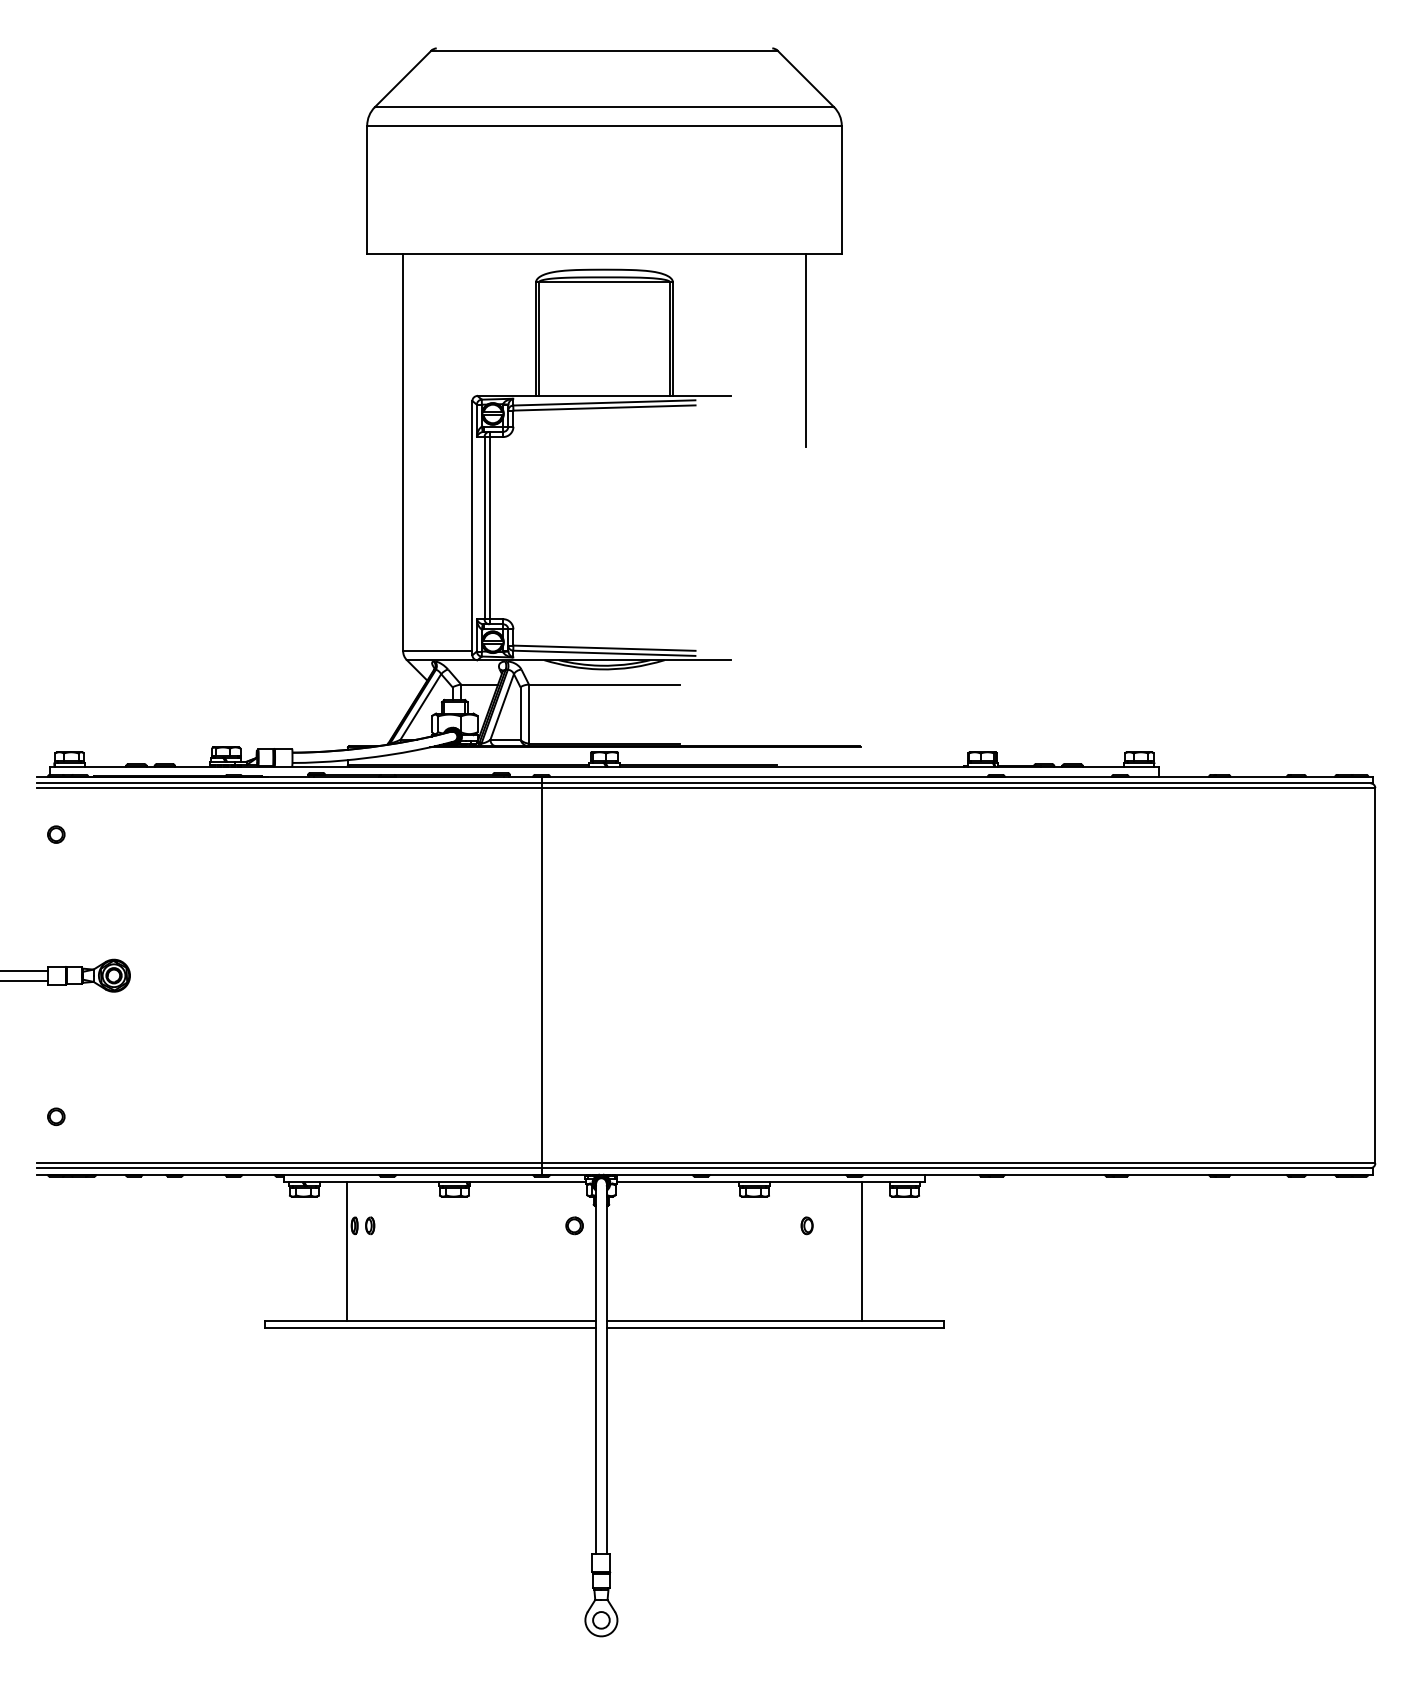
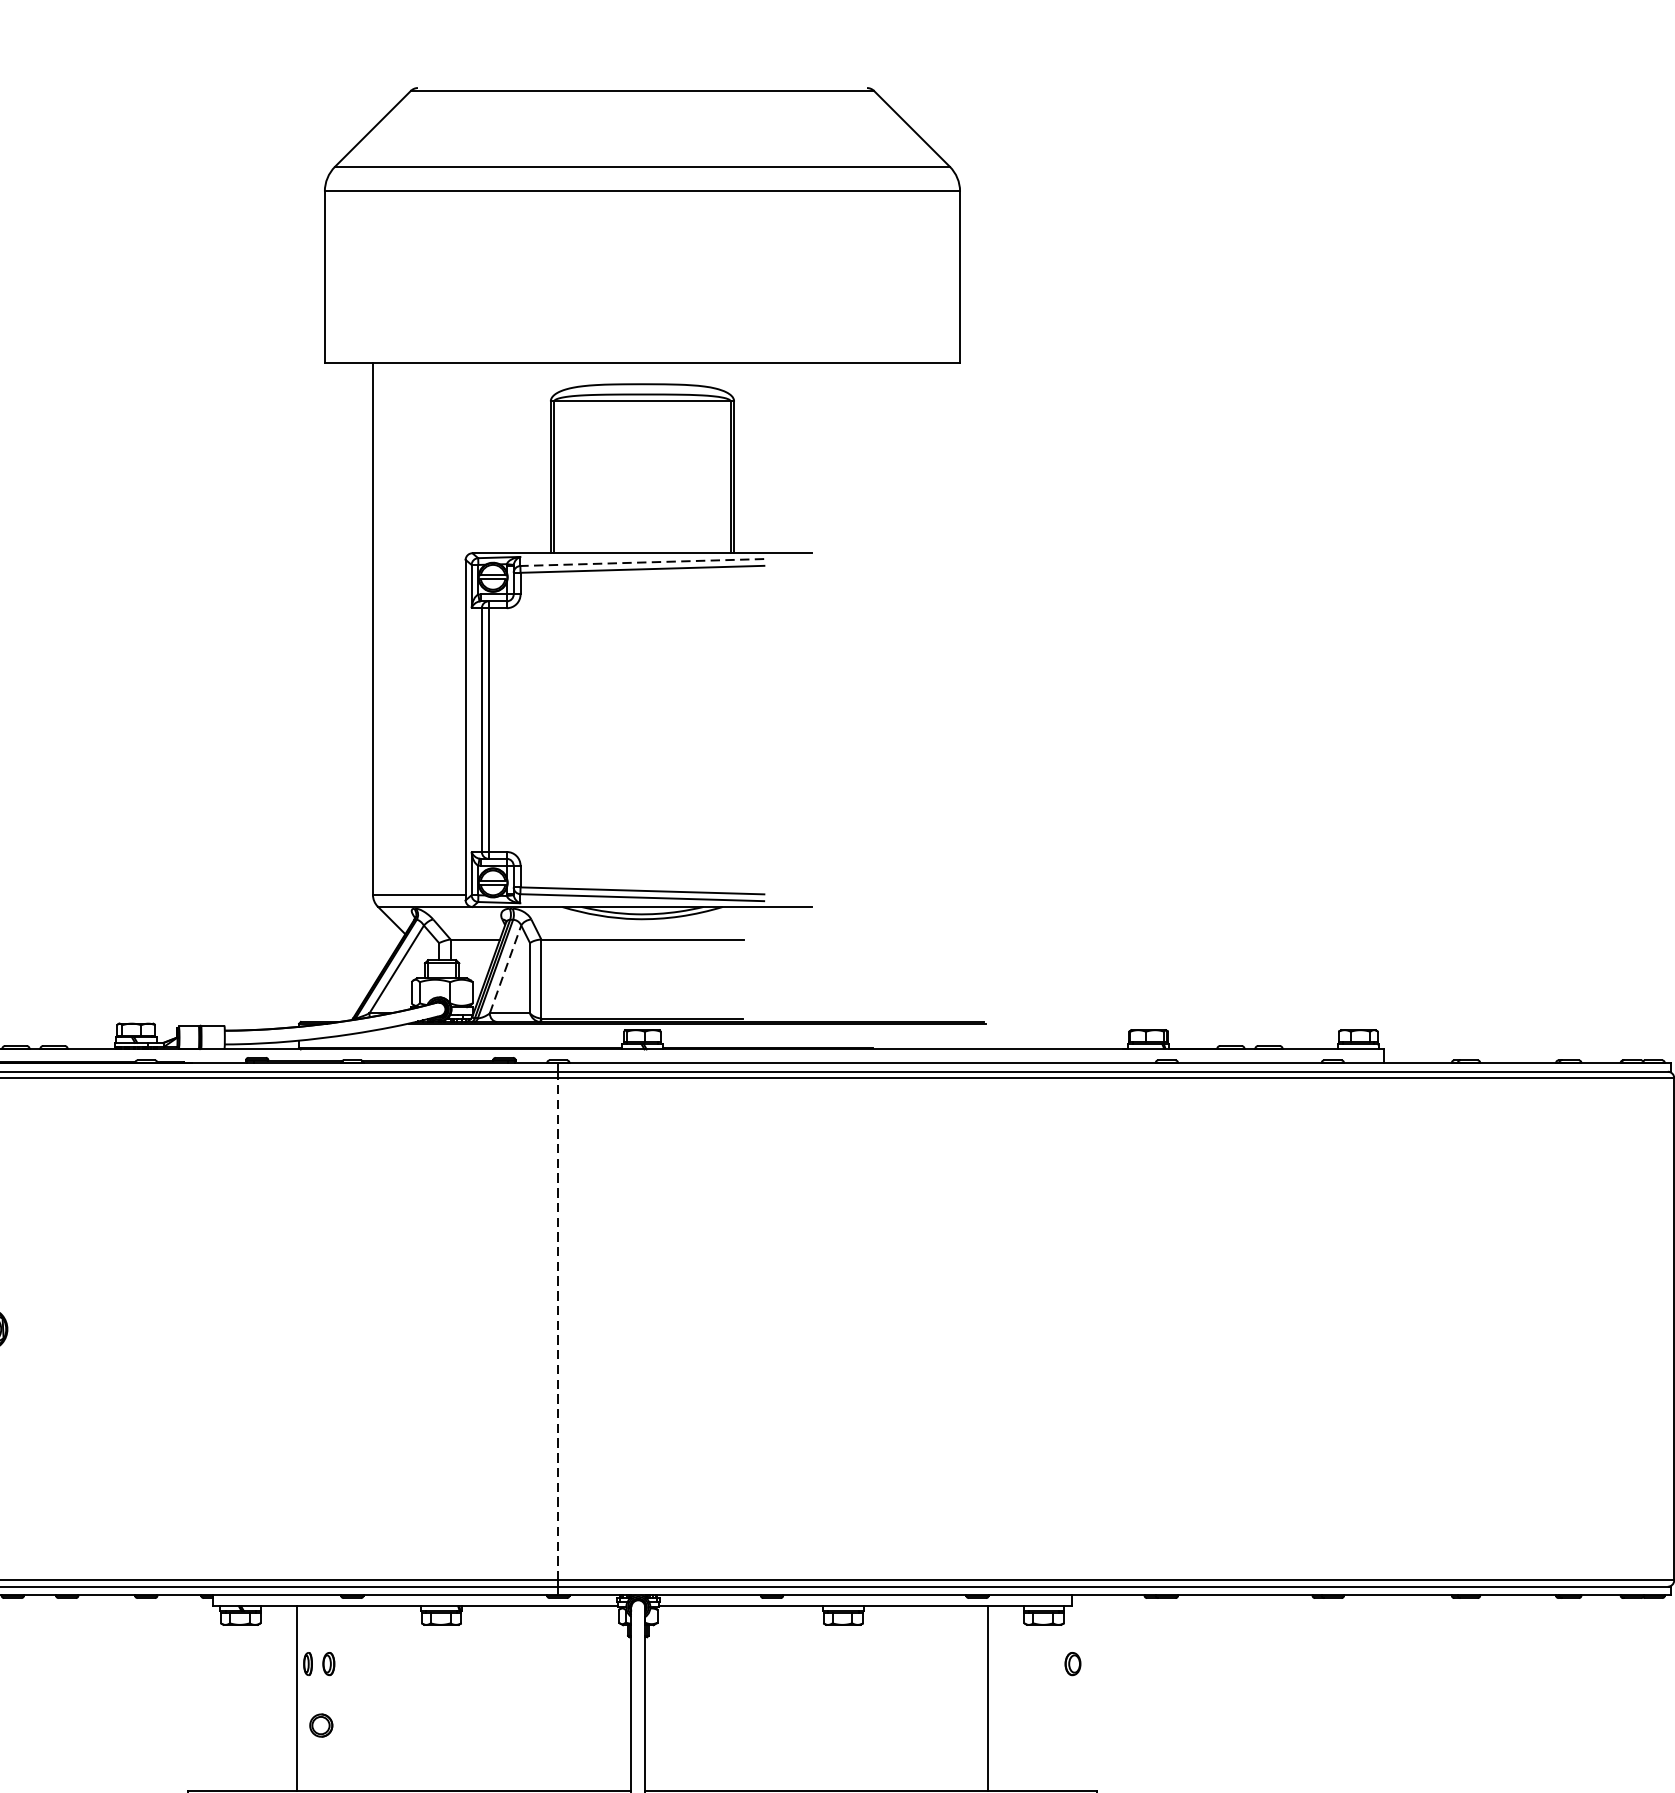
line: (805, 350) -> (911, 492), removed
line: (603, 402) -> (641, 561), solid -> dashed
line: (502, 706) -> (505, 968), solid -> dashed
line: (541, 975) -> (558, 1328), solid -> dashed
part: (574, 1225) -> (321, 1725), moved
part: (806, 1225) -> (1072, 1663), moved

